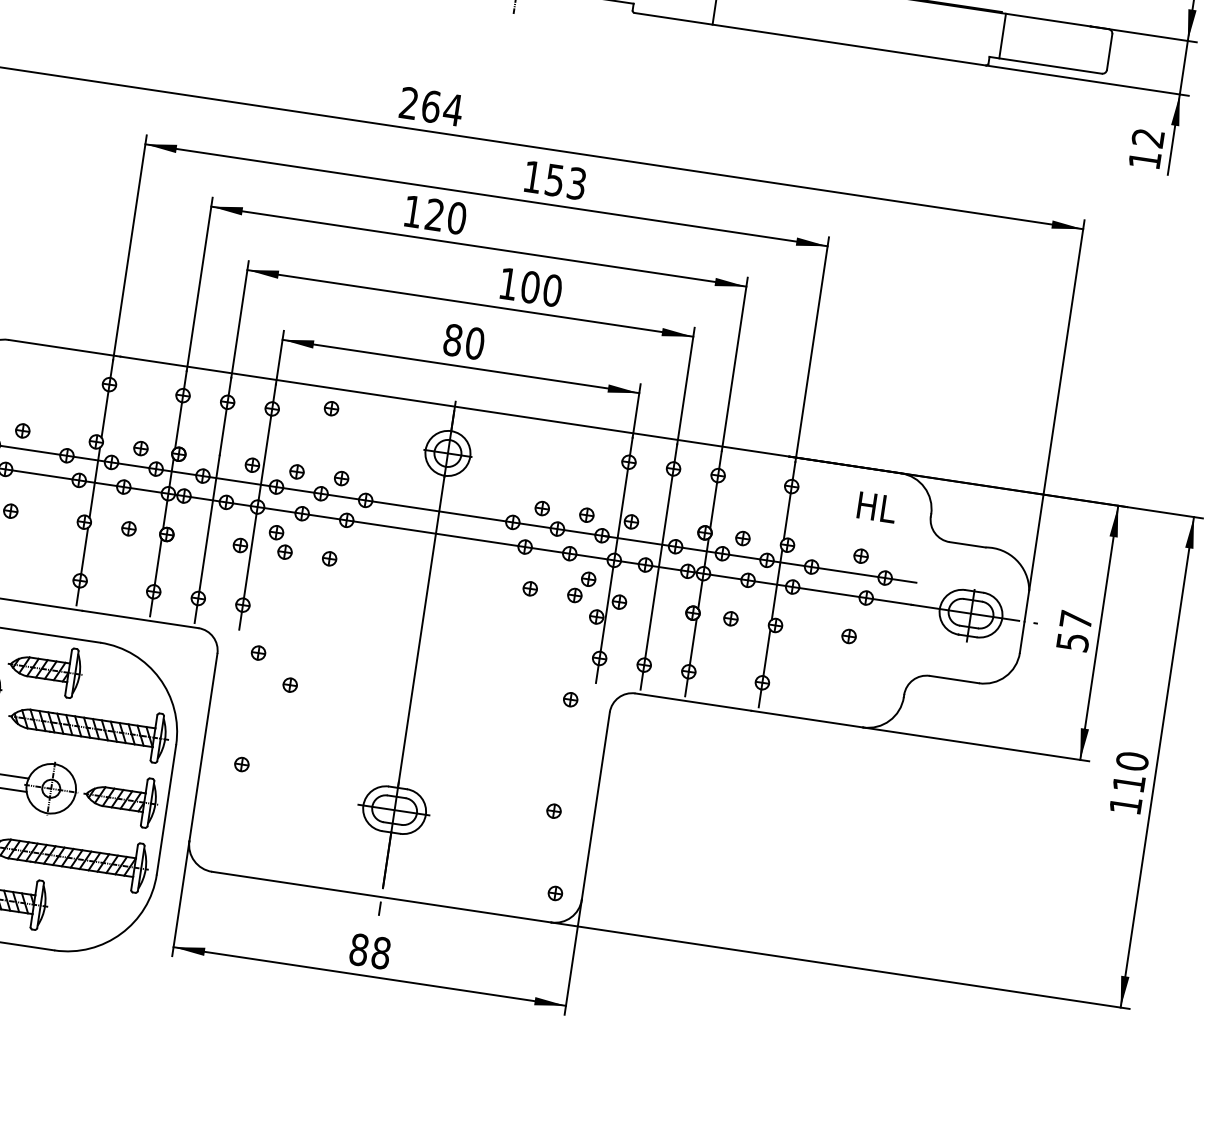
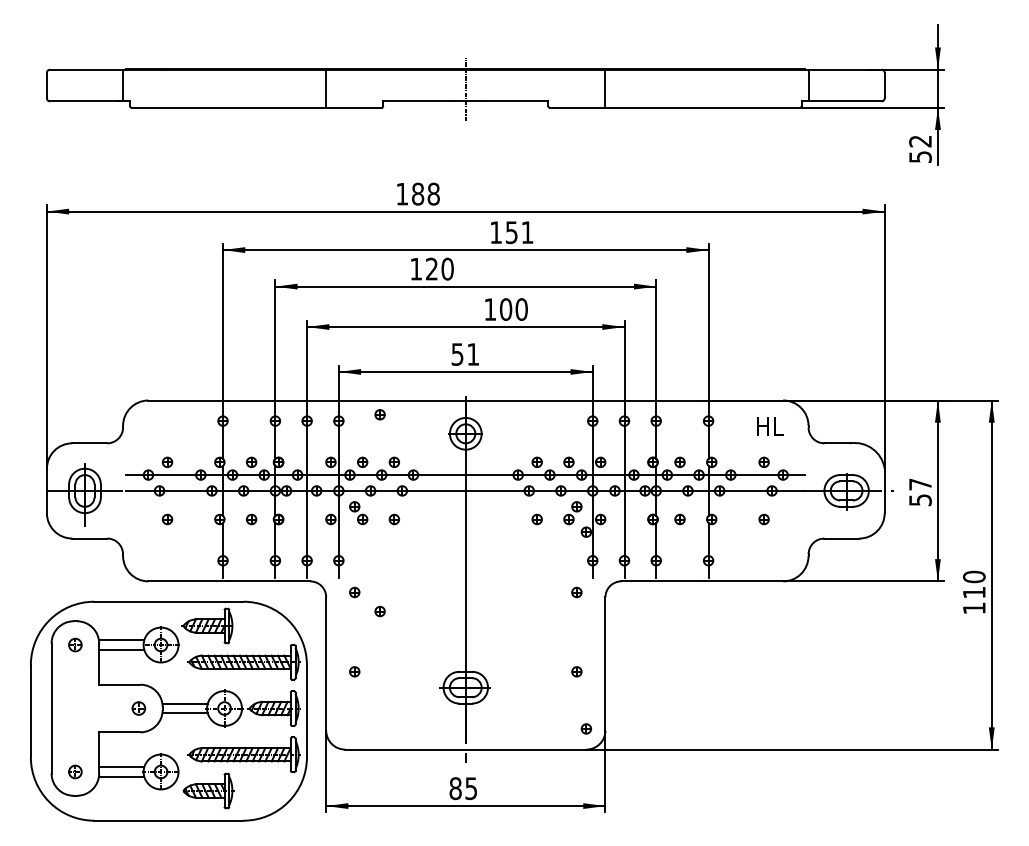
text: (431, 105) -> (418, 193), 264 -> 188
text: (1145, 159) -> (920, 156), 12 -> 52
text: (576, 183) -> (527, 232), 153 -> 151
text: (464, 341) -> (465, 354), 80 -> 51
text: (381, 953) -> (471, 788), 88 -> 85

